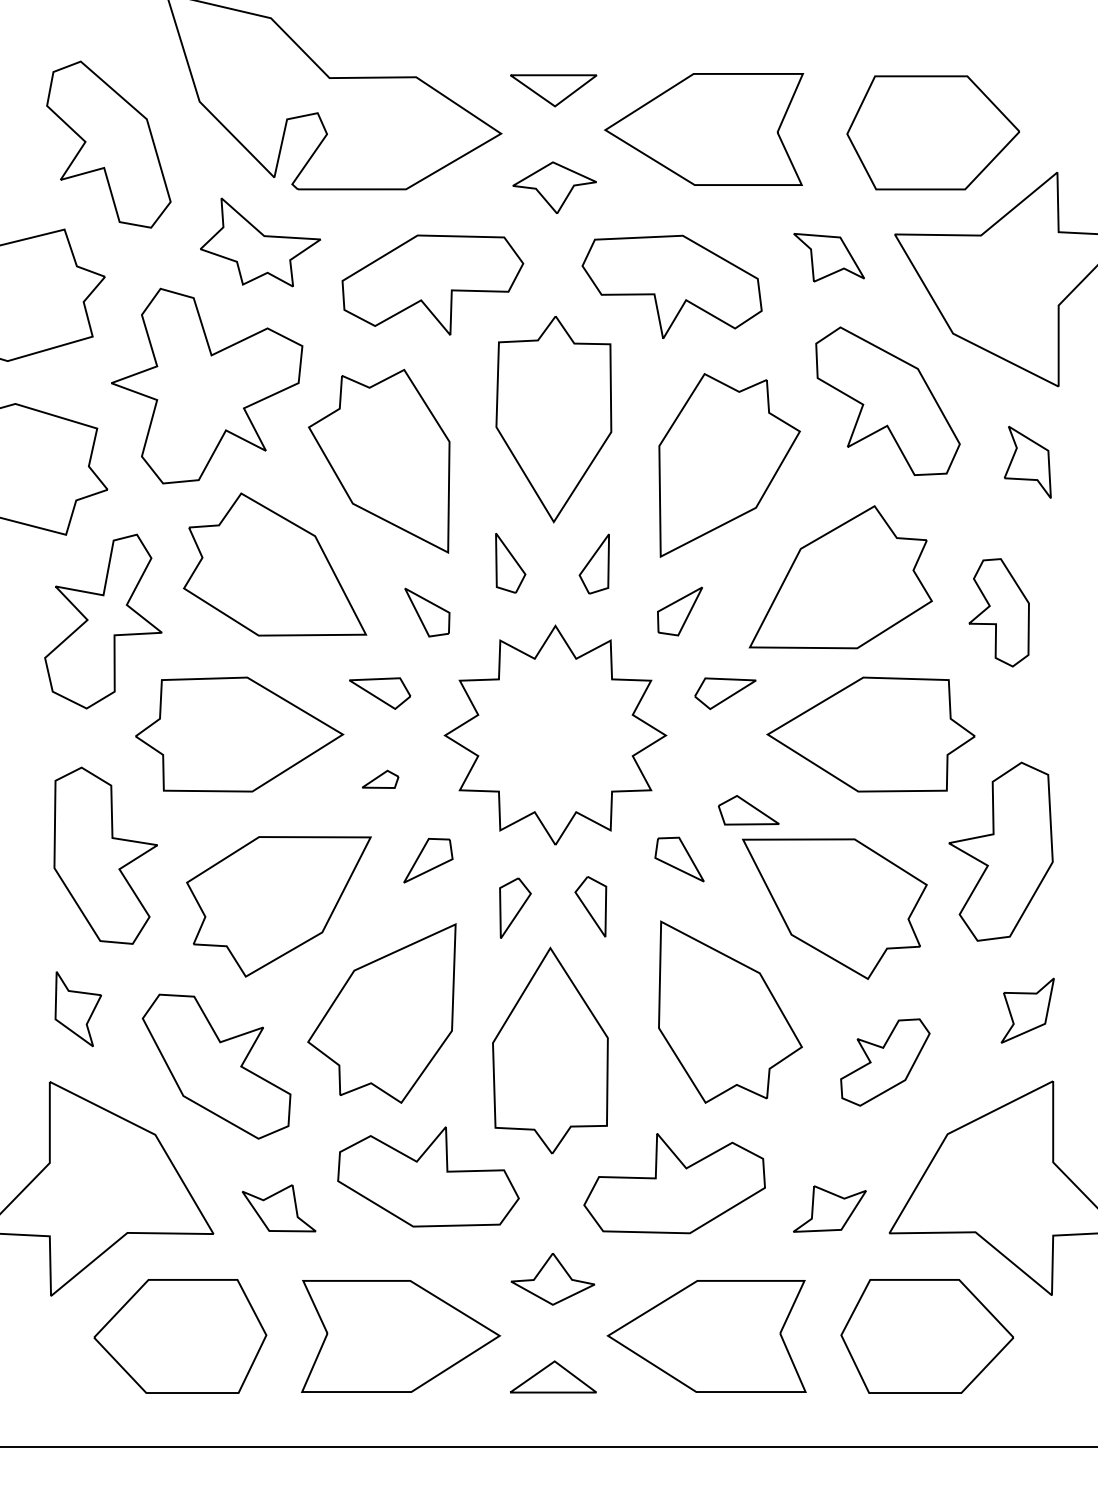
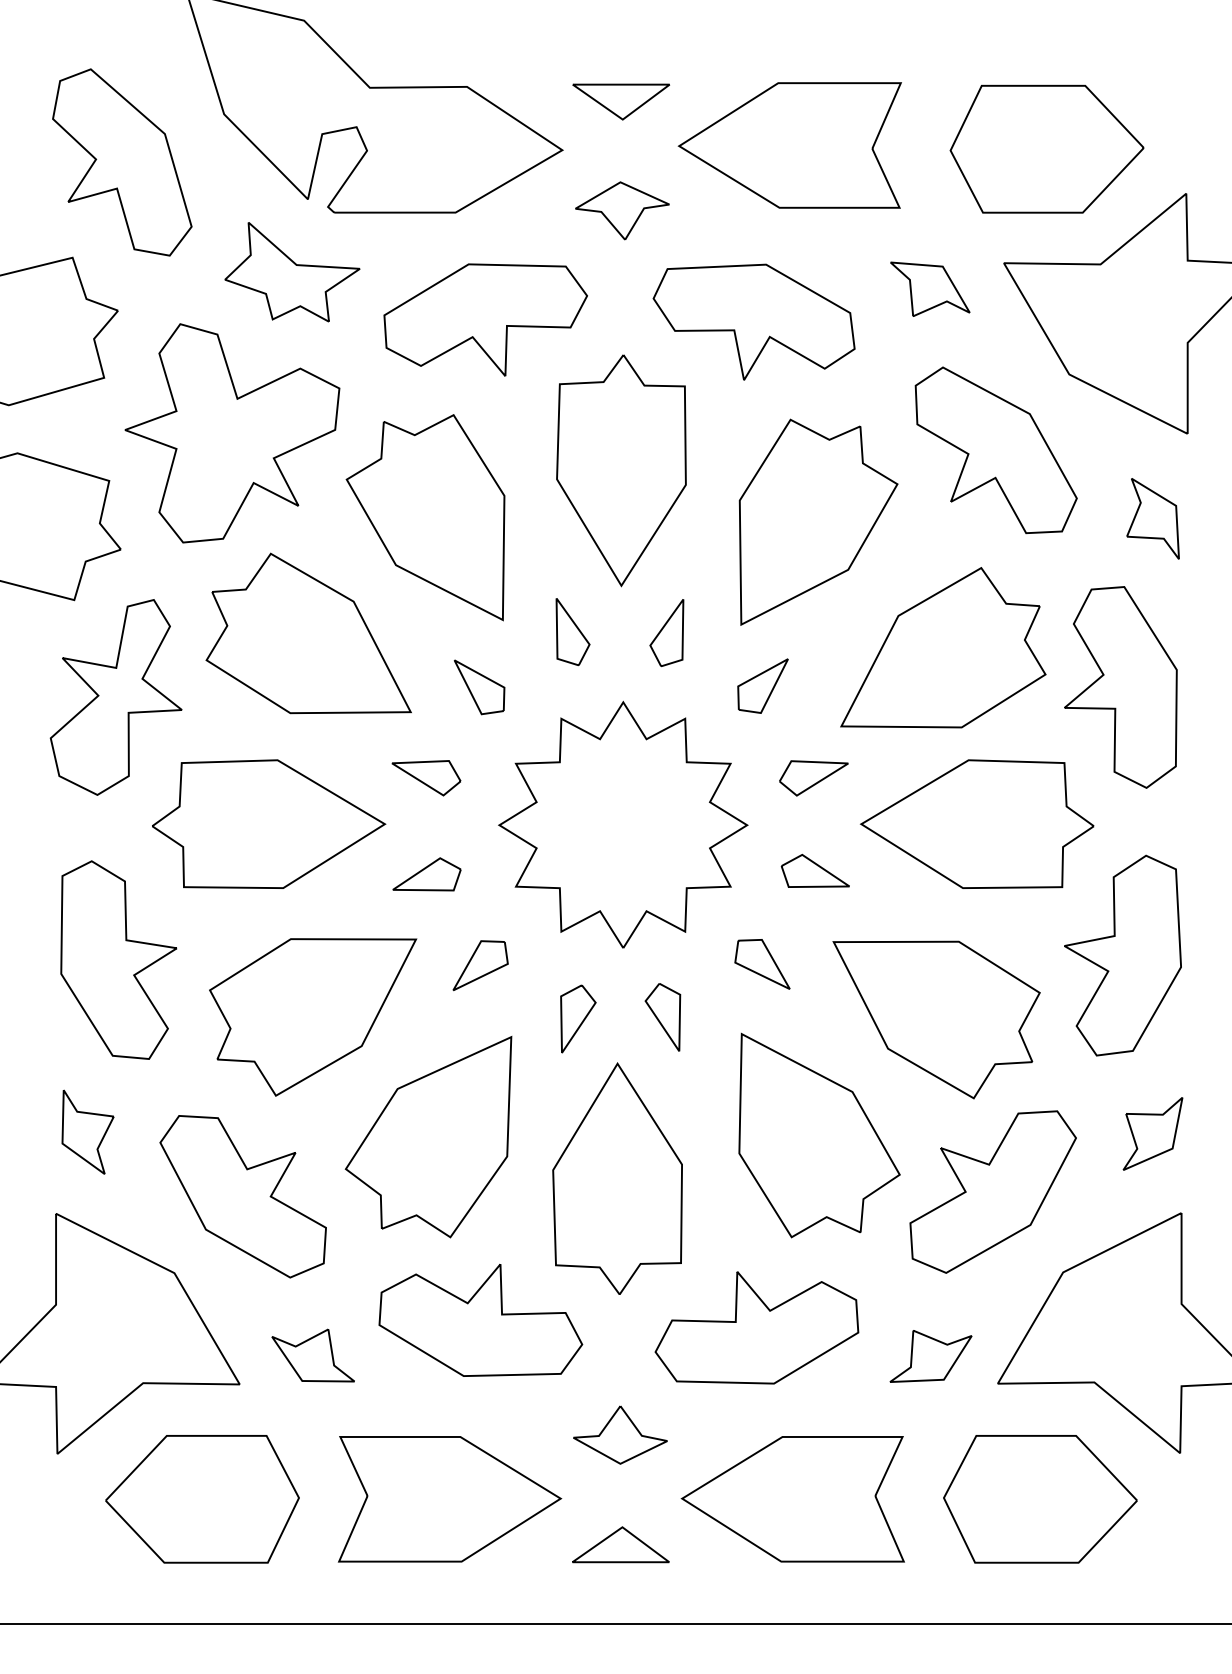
part: (998, 612) -> (1120, 687), size x1.67
part: (380, 779) -> (426, 874), size x1.67
part: (748, 810) -> (815, 871), moved
part: (885, 1062) -> (993, 1192), size x1.67

